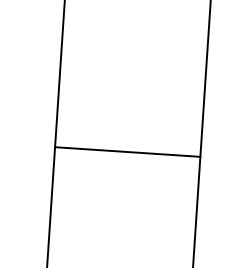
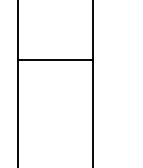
line: (127, 152) -> (55, 60), moved

